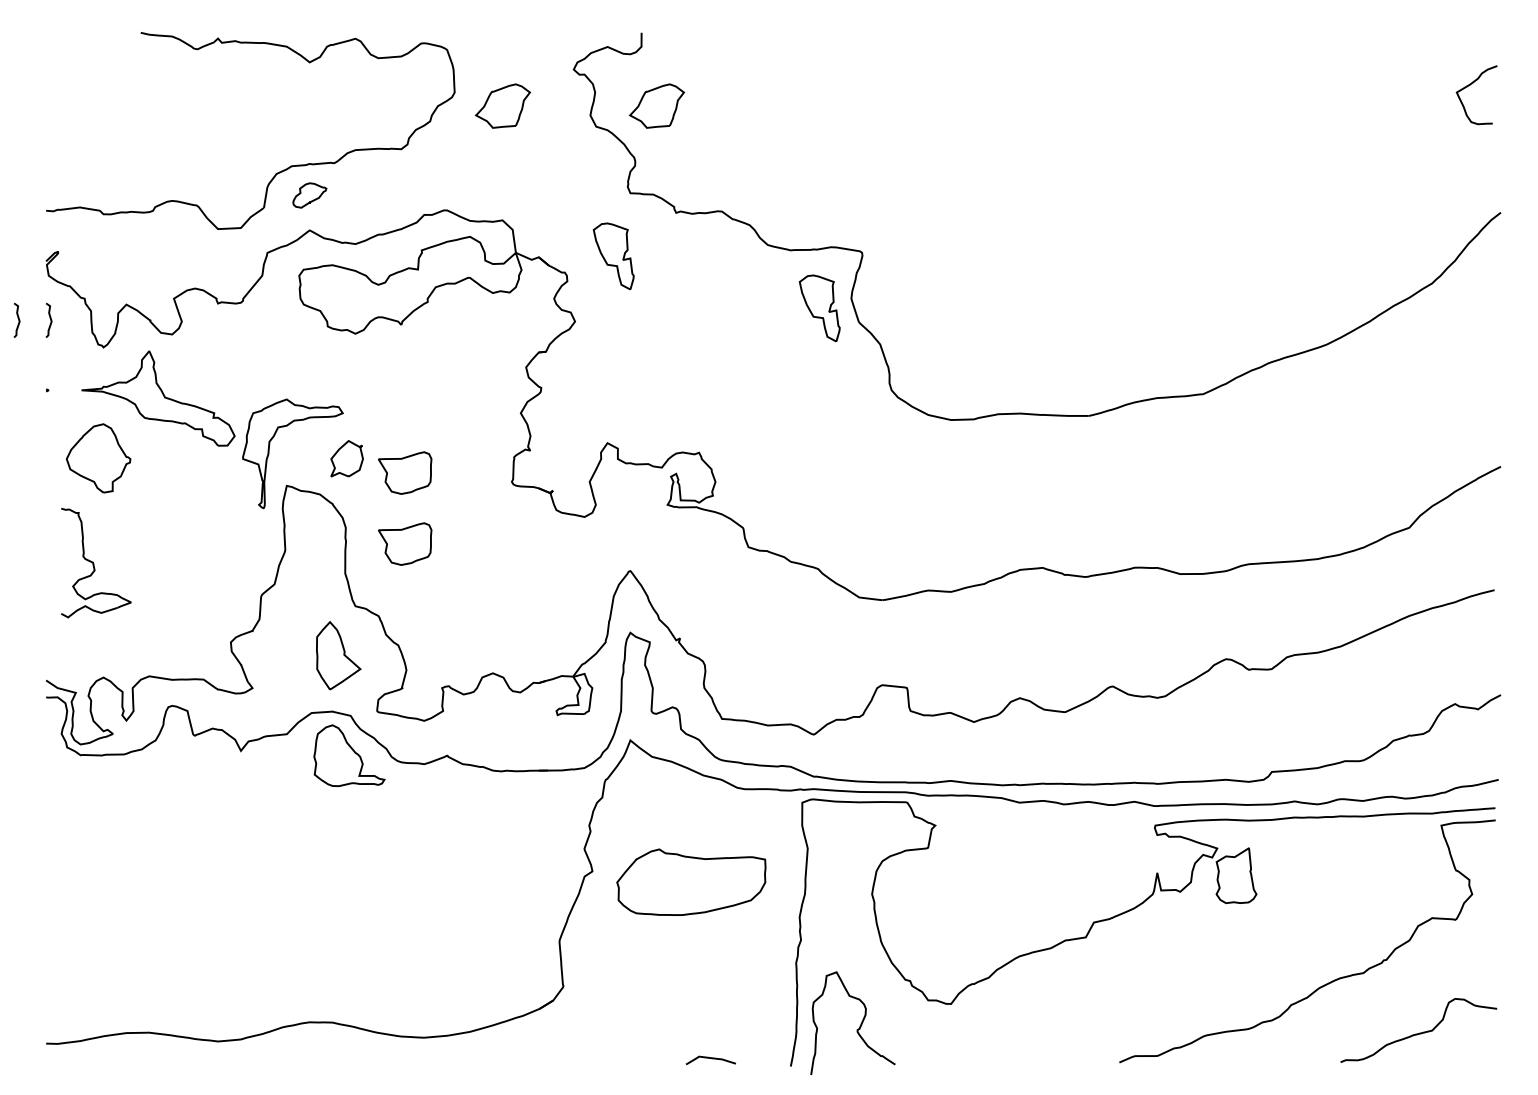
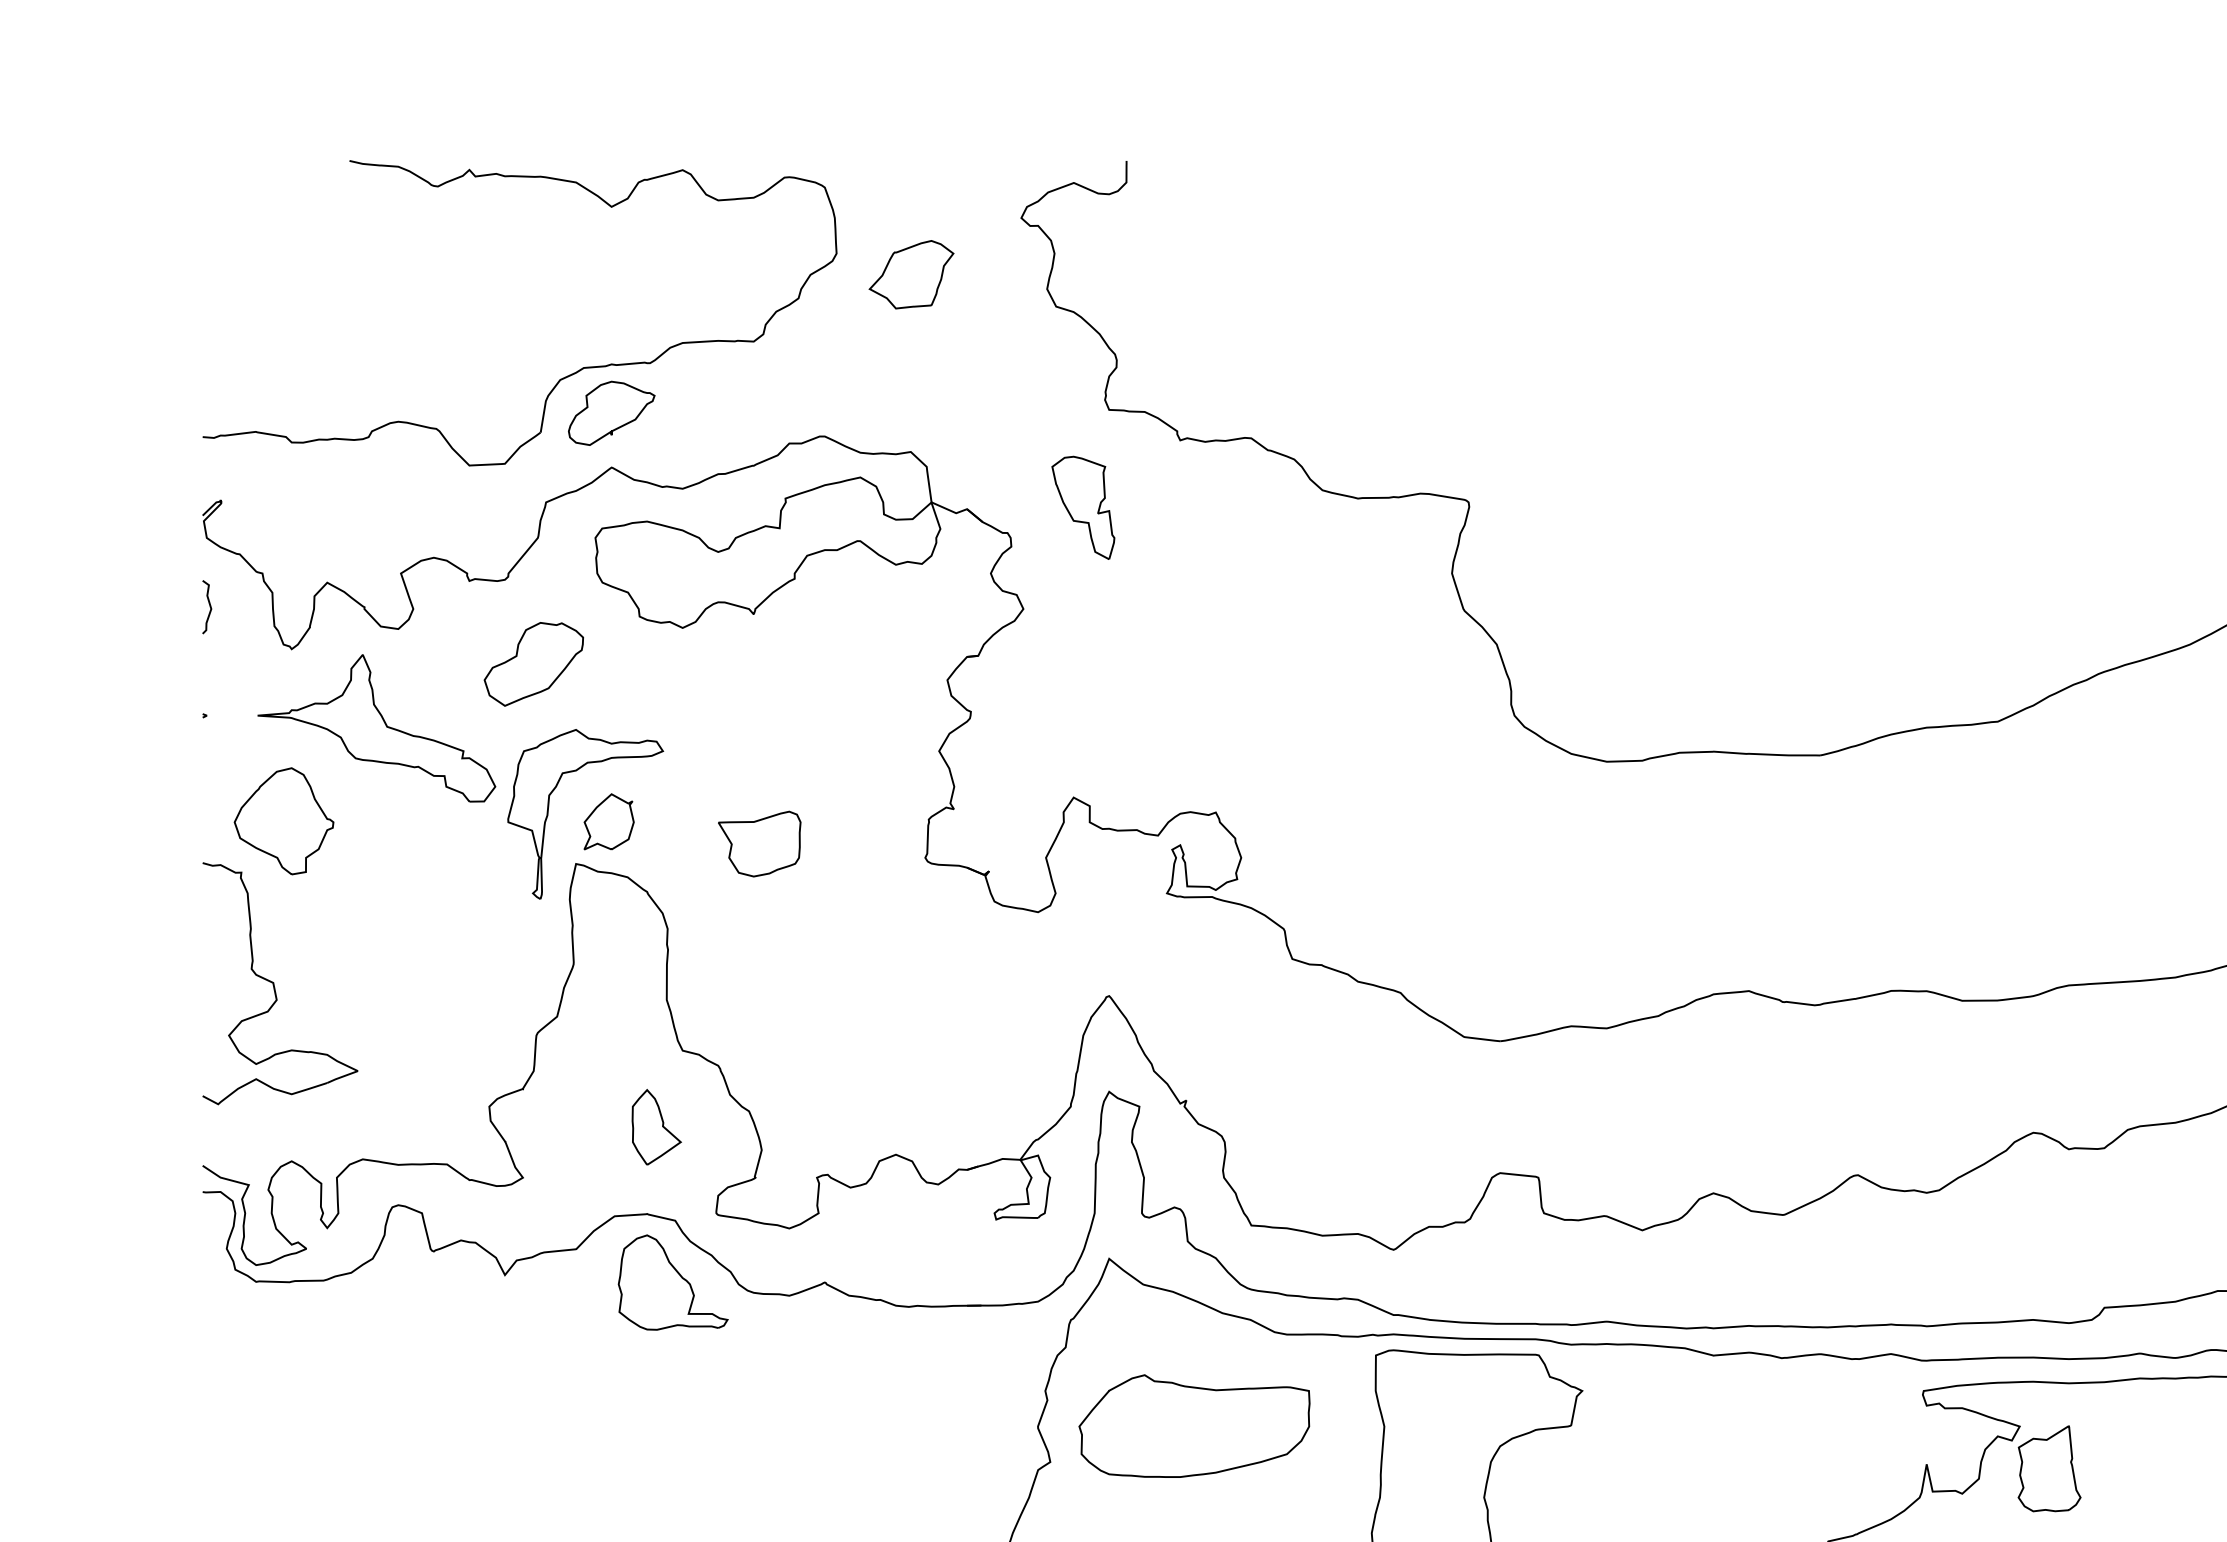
part: (656, 105) -> (1149, 273), removed
part: (309, 195) -> (611, 413), size x1.67
part: (819, 308) -> (1402, 588), removed
curve: (17, 318) -> (158, 604), removed
part: (259, 356) -> (533, 663), added
part: (346, 458) -> (608, 821), moved
part: (405, 543) -> (760, 953), removed
part: (96, 562) -> (280, 982), size x1.43
part: (338, 655) -> (656, 1127), size x0.71
part: (691, 881) -> (1194, 1424), moved

